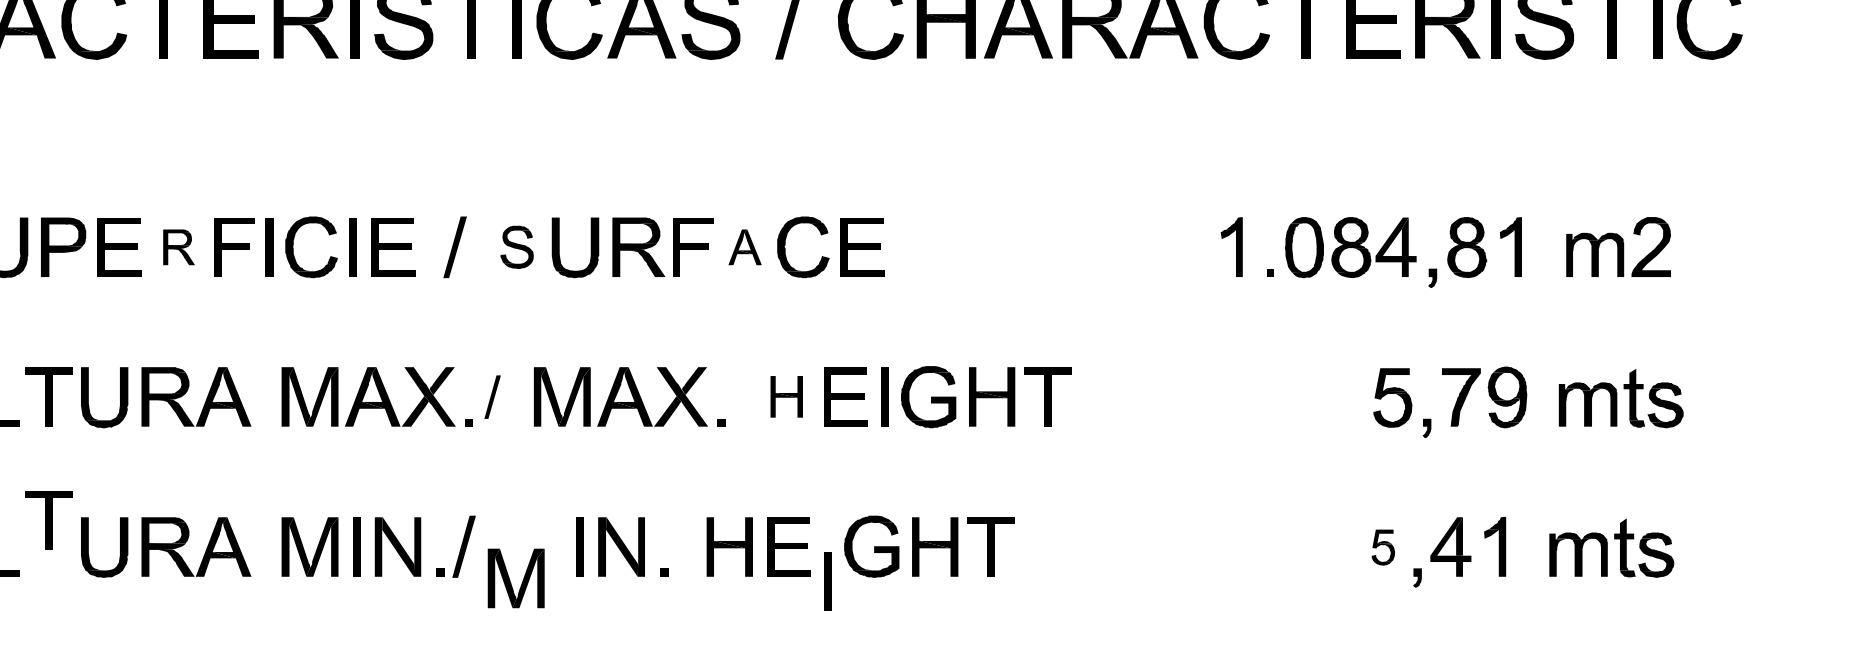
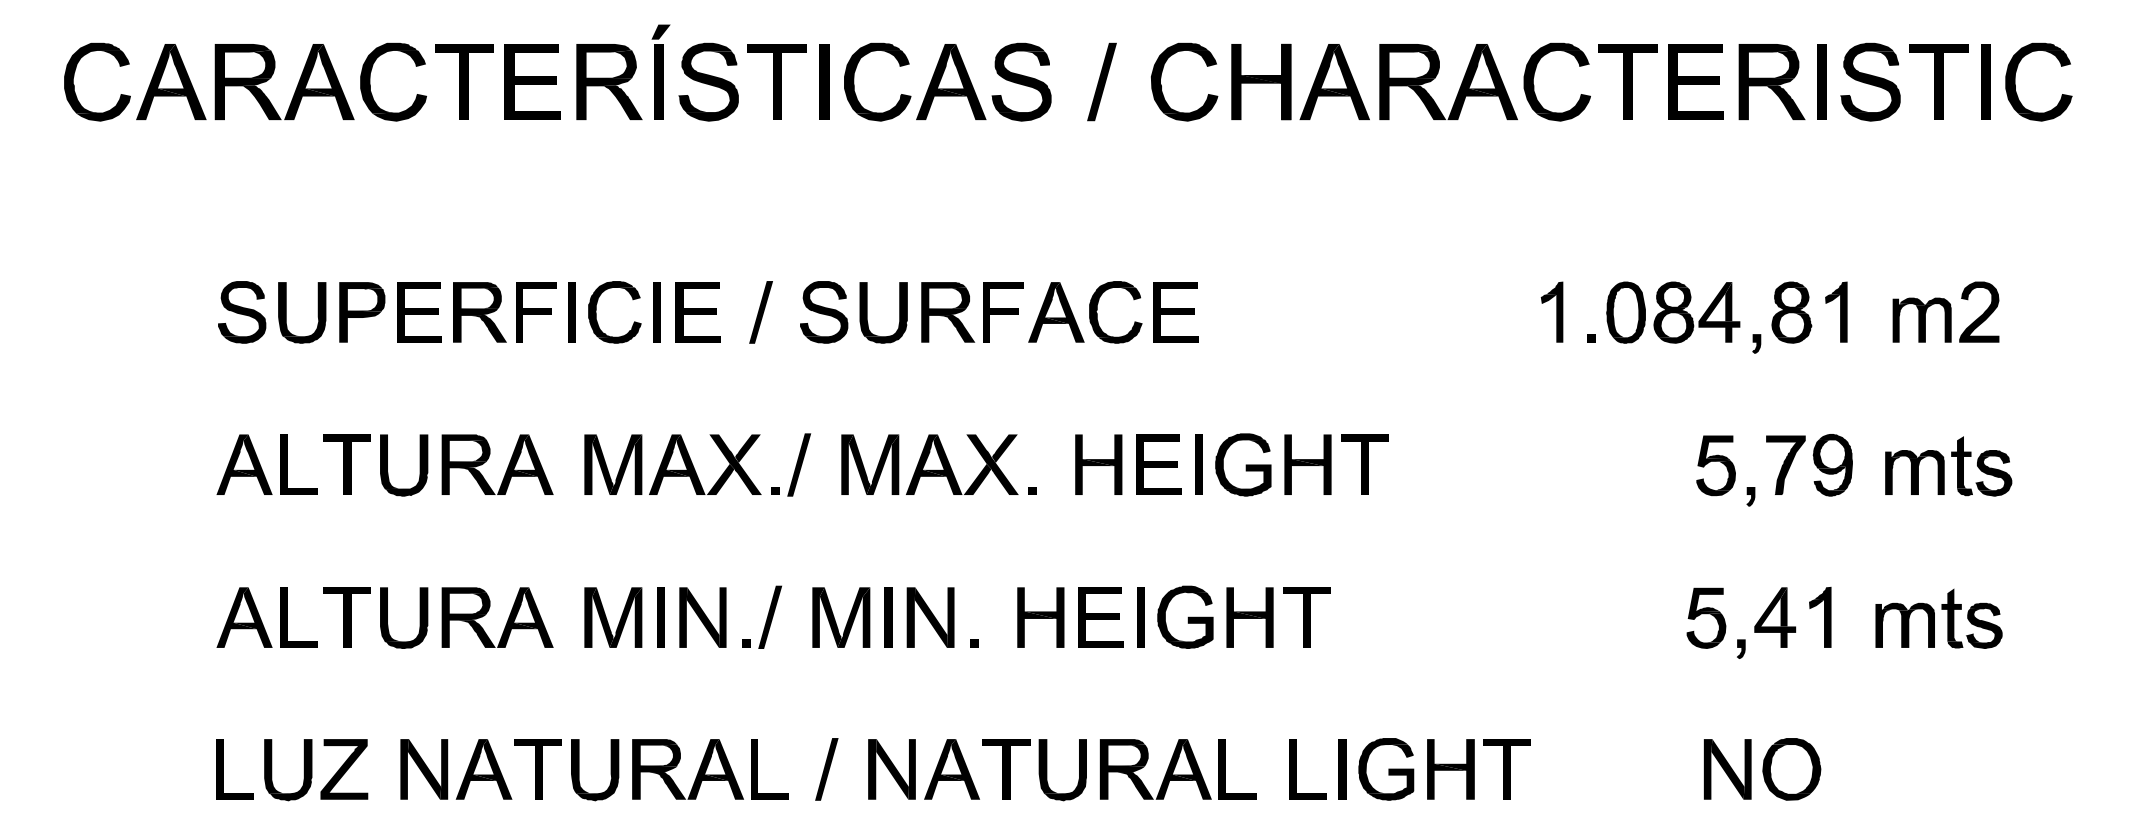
part: (178, 247) -> (479, 312), size x1.67
part: (517, 247) -> (824, 312), size x1.43
part: (745, 247) -> (1056, 312), size x1.67
part: (492, 396) -> (799, 464), size x1.43
part: (786, 396) -> (1098, 464), size x1.43
part: (48, 520) -> (346, 617), moved
part: (1383, 546) -> (1706, 617), size x1.67
part: (510, 580) -> (835, 619), moved
part: (827, 581) -> (1140, 617), moved

